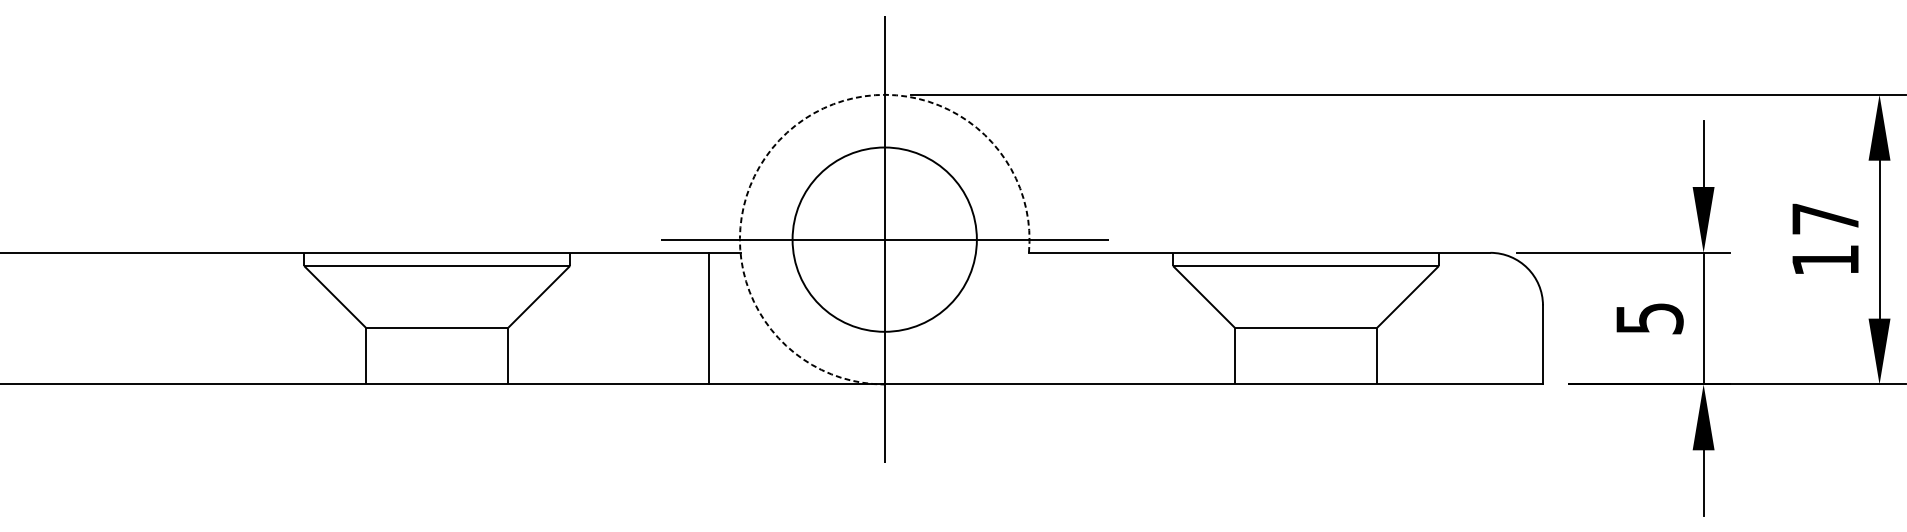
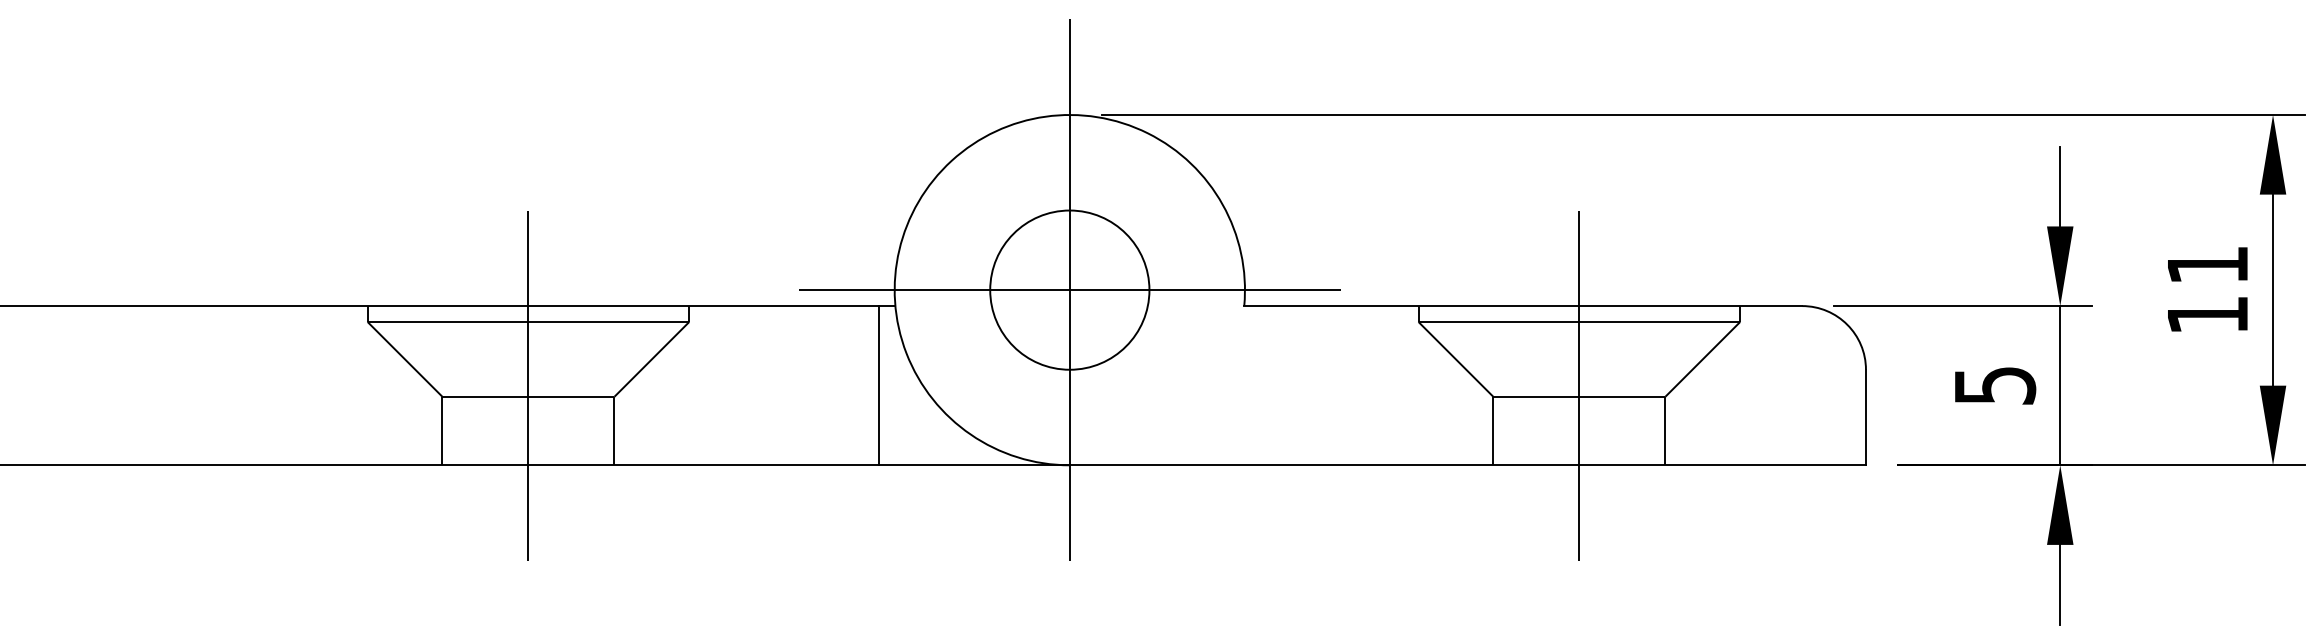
arc: (786, 132) -> (951, 160), dashed -> solid
text: (1825, 218) -> (2207, 264), 17 -> 11
circle: (884, 239) -> (1069, 289), size x0.71
line: (437, 318) -> (528, 385), added
line: (708, 318) -> (878, 385), moved
line: (1306, 318) -> (1579, 385), added

